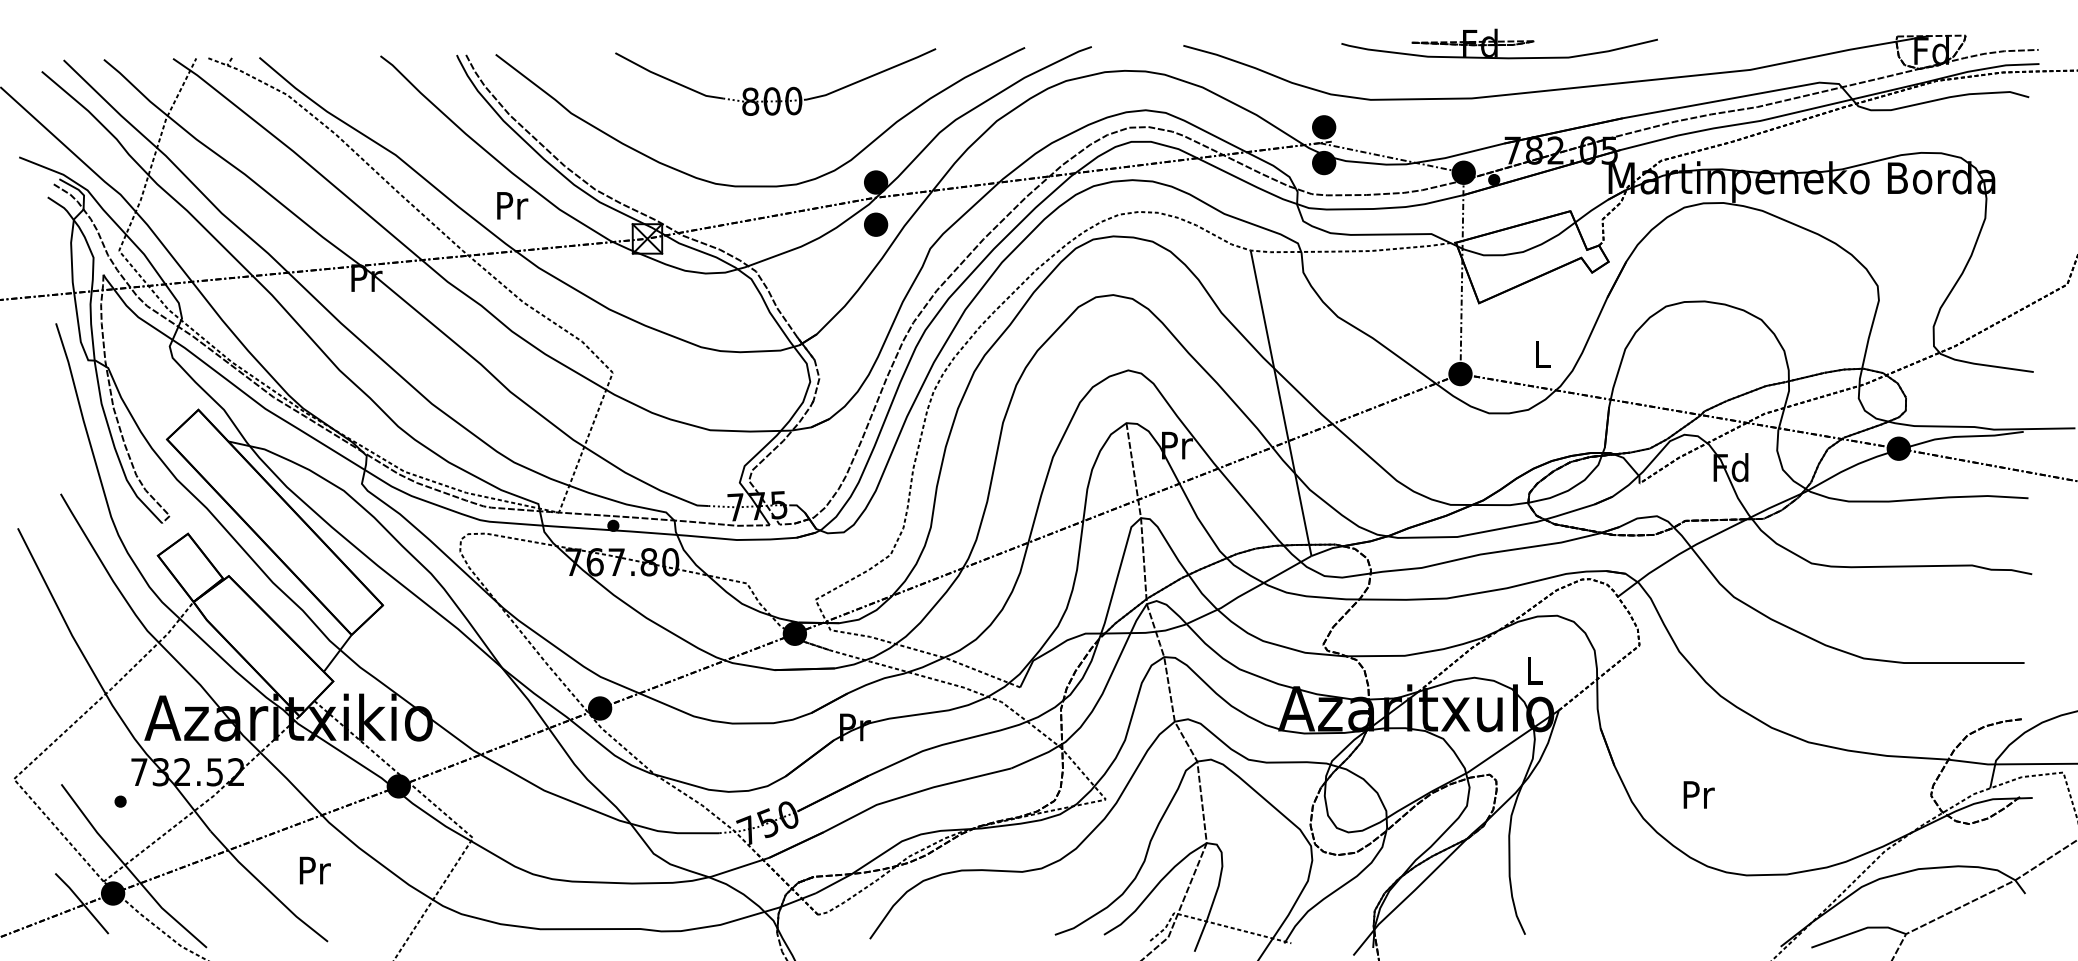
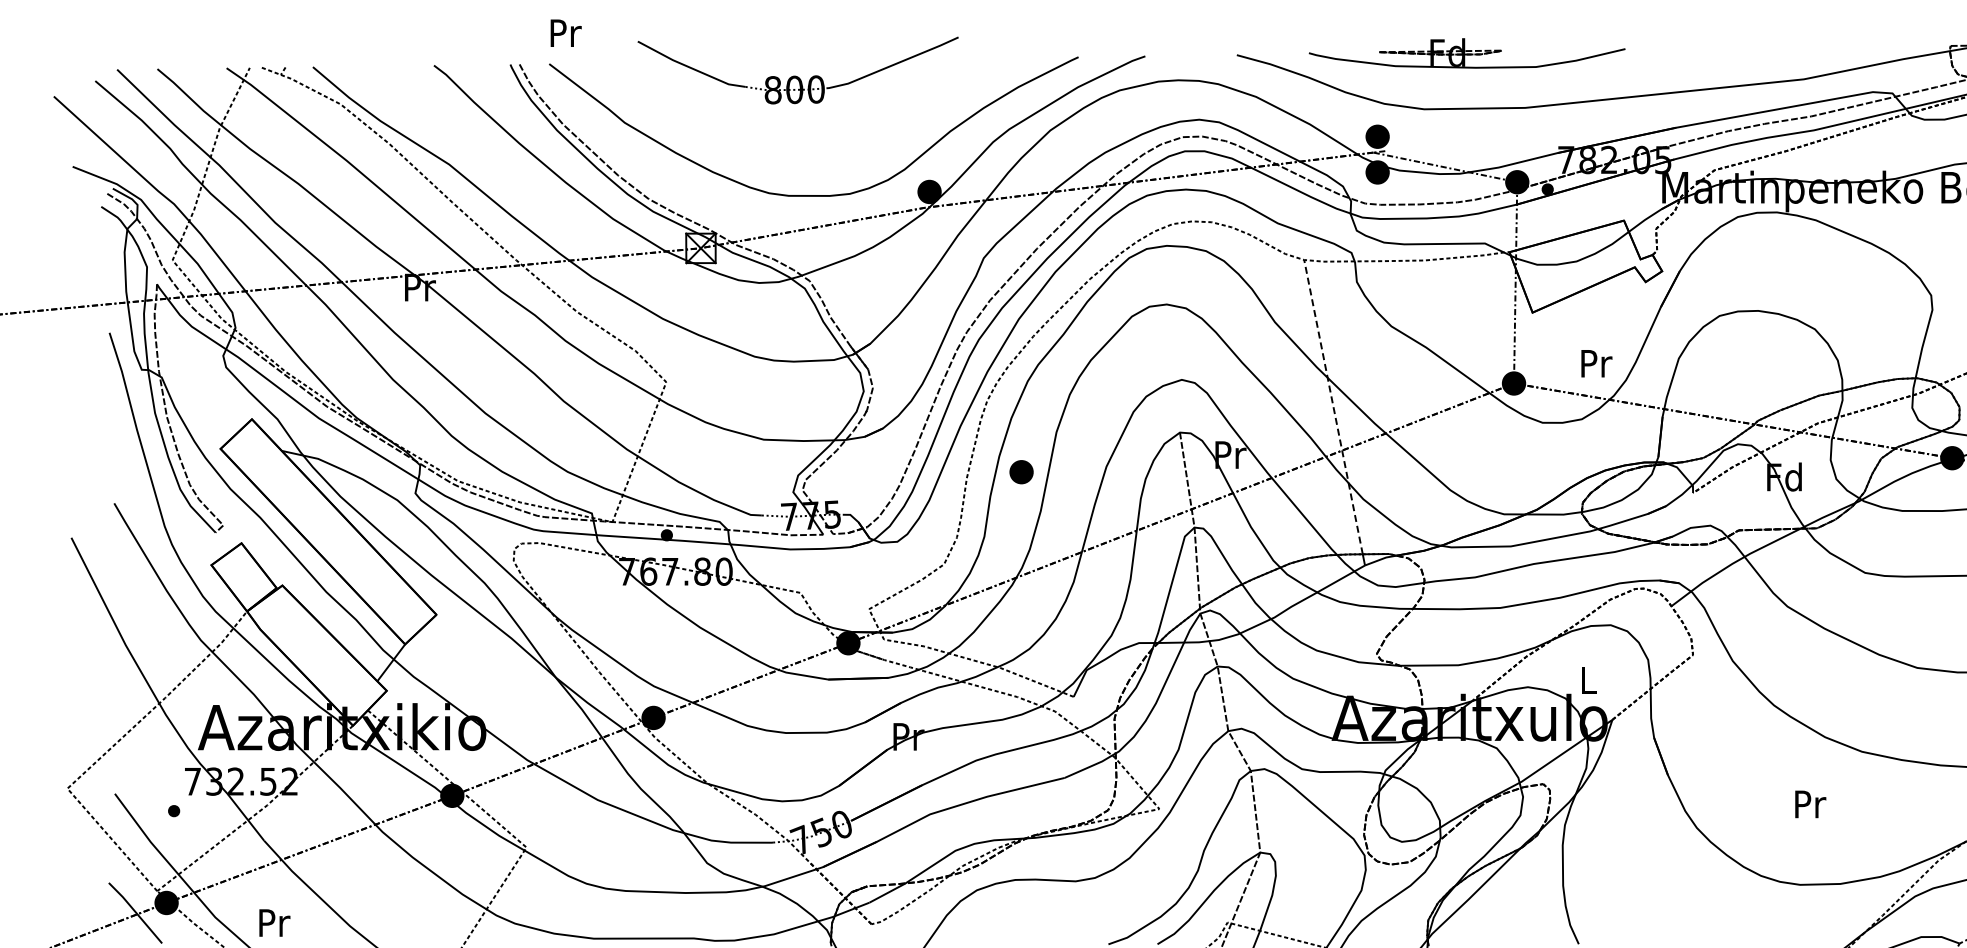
part: (1499, 43) -> (1467, 52), moved
part: (774, 87) -> (797, 75), moved
text: (512, 205) -> (566, 32), moved
part: (876, 224) -> (1022, 471), moved
text: (1542, 353) -> (1596, 362), L -> Pr
line: (1279, 397) -> (1333, 406), solid -> dashed
text: (1698, 794) -> (1810, 803), moved
text: (315, 870) -> (275, 922), moved

